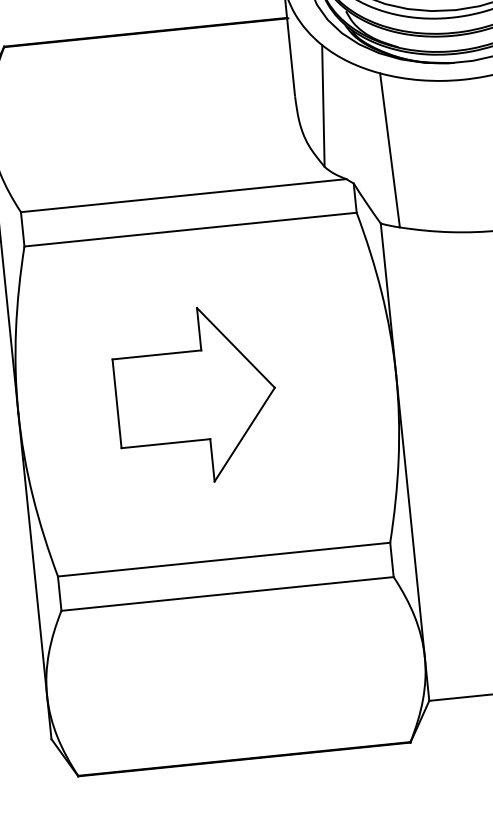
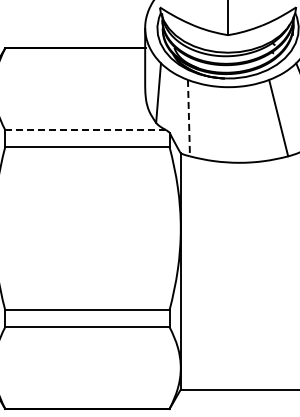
line: (389, 151) -> (188, 118), solid -> dashed
line: (185, 196) -> (86, 130), solid -> dashed
part: (195, 395) -> (81, 228), removed

